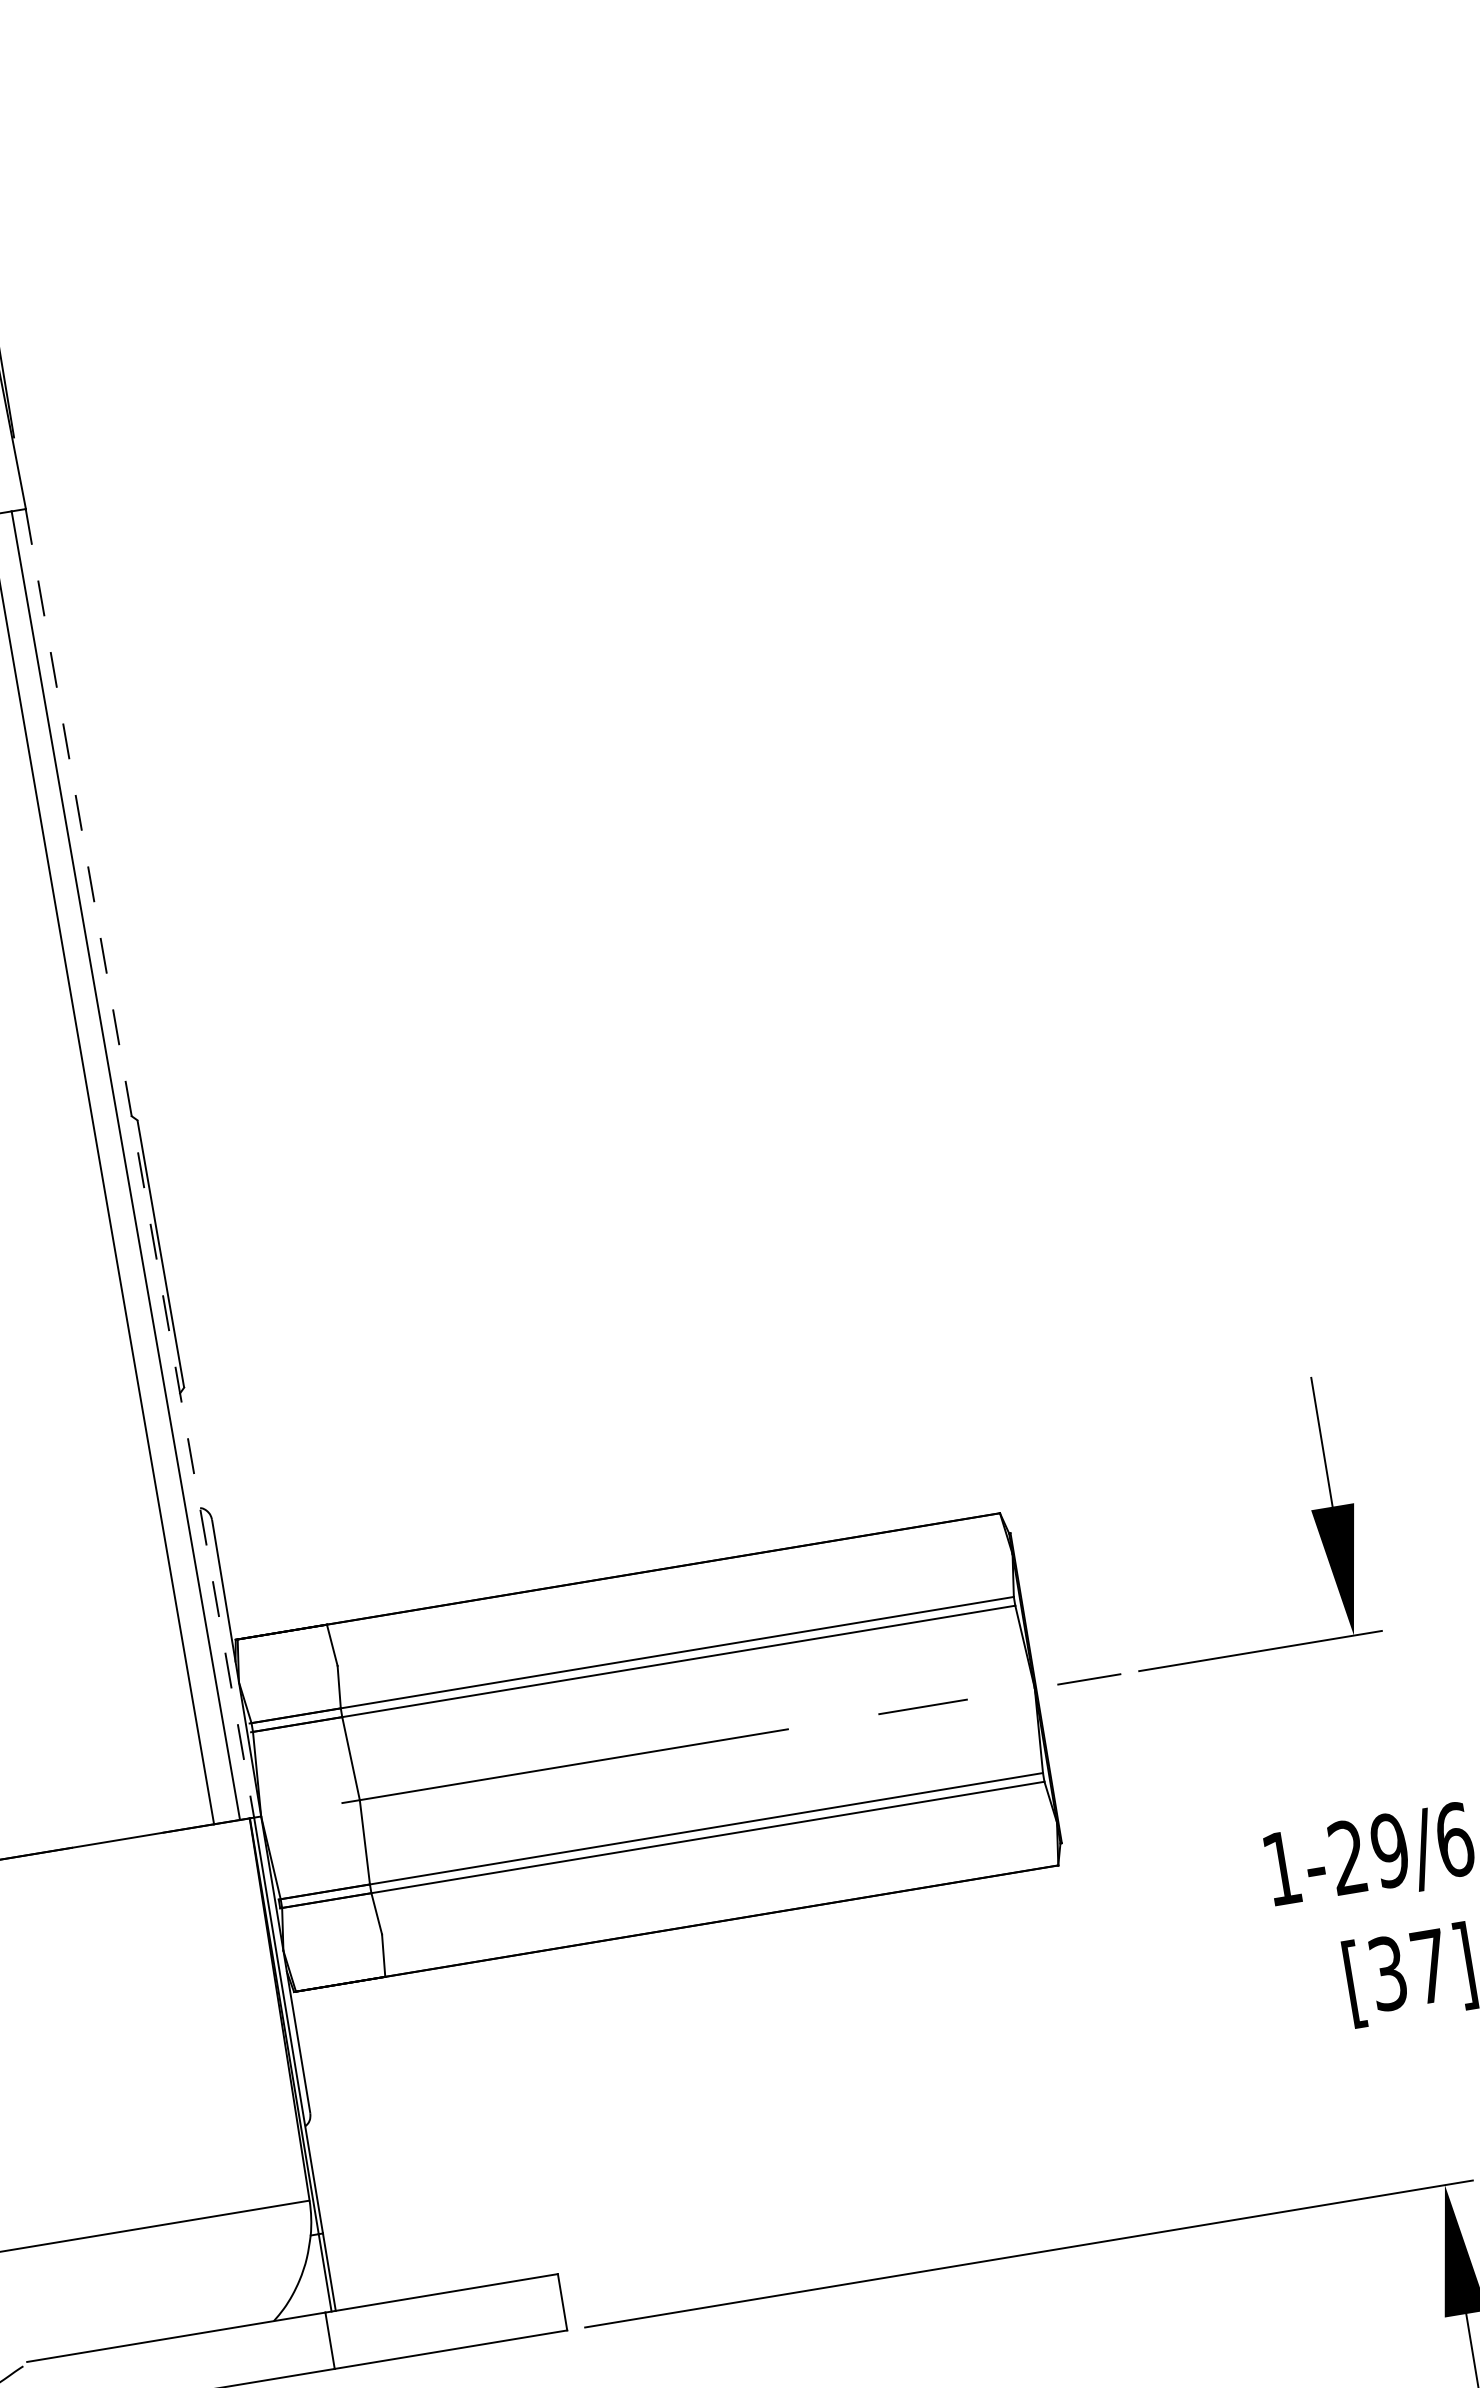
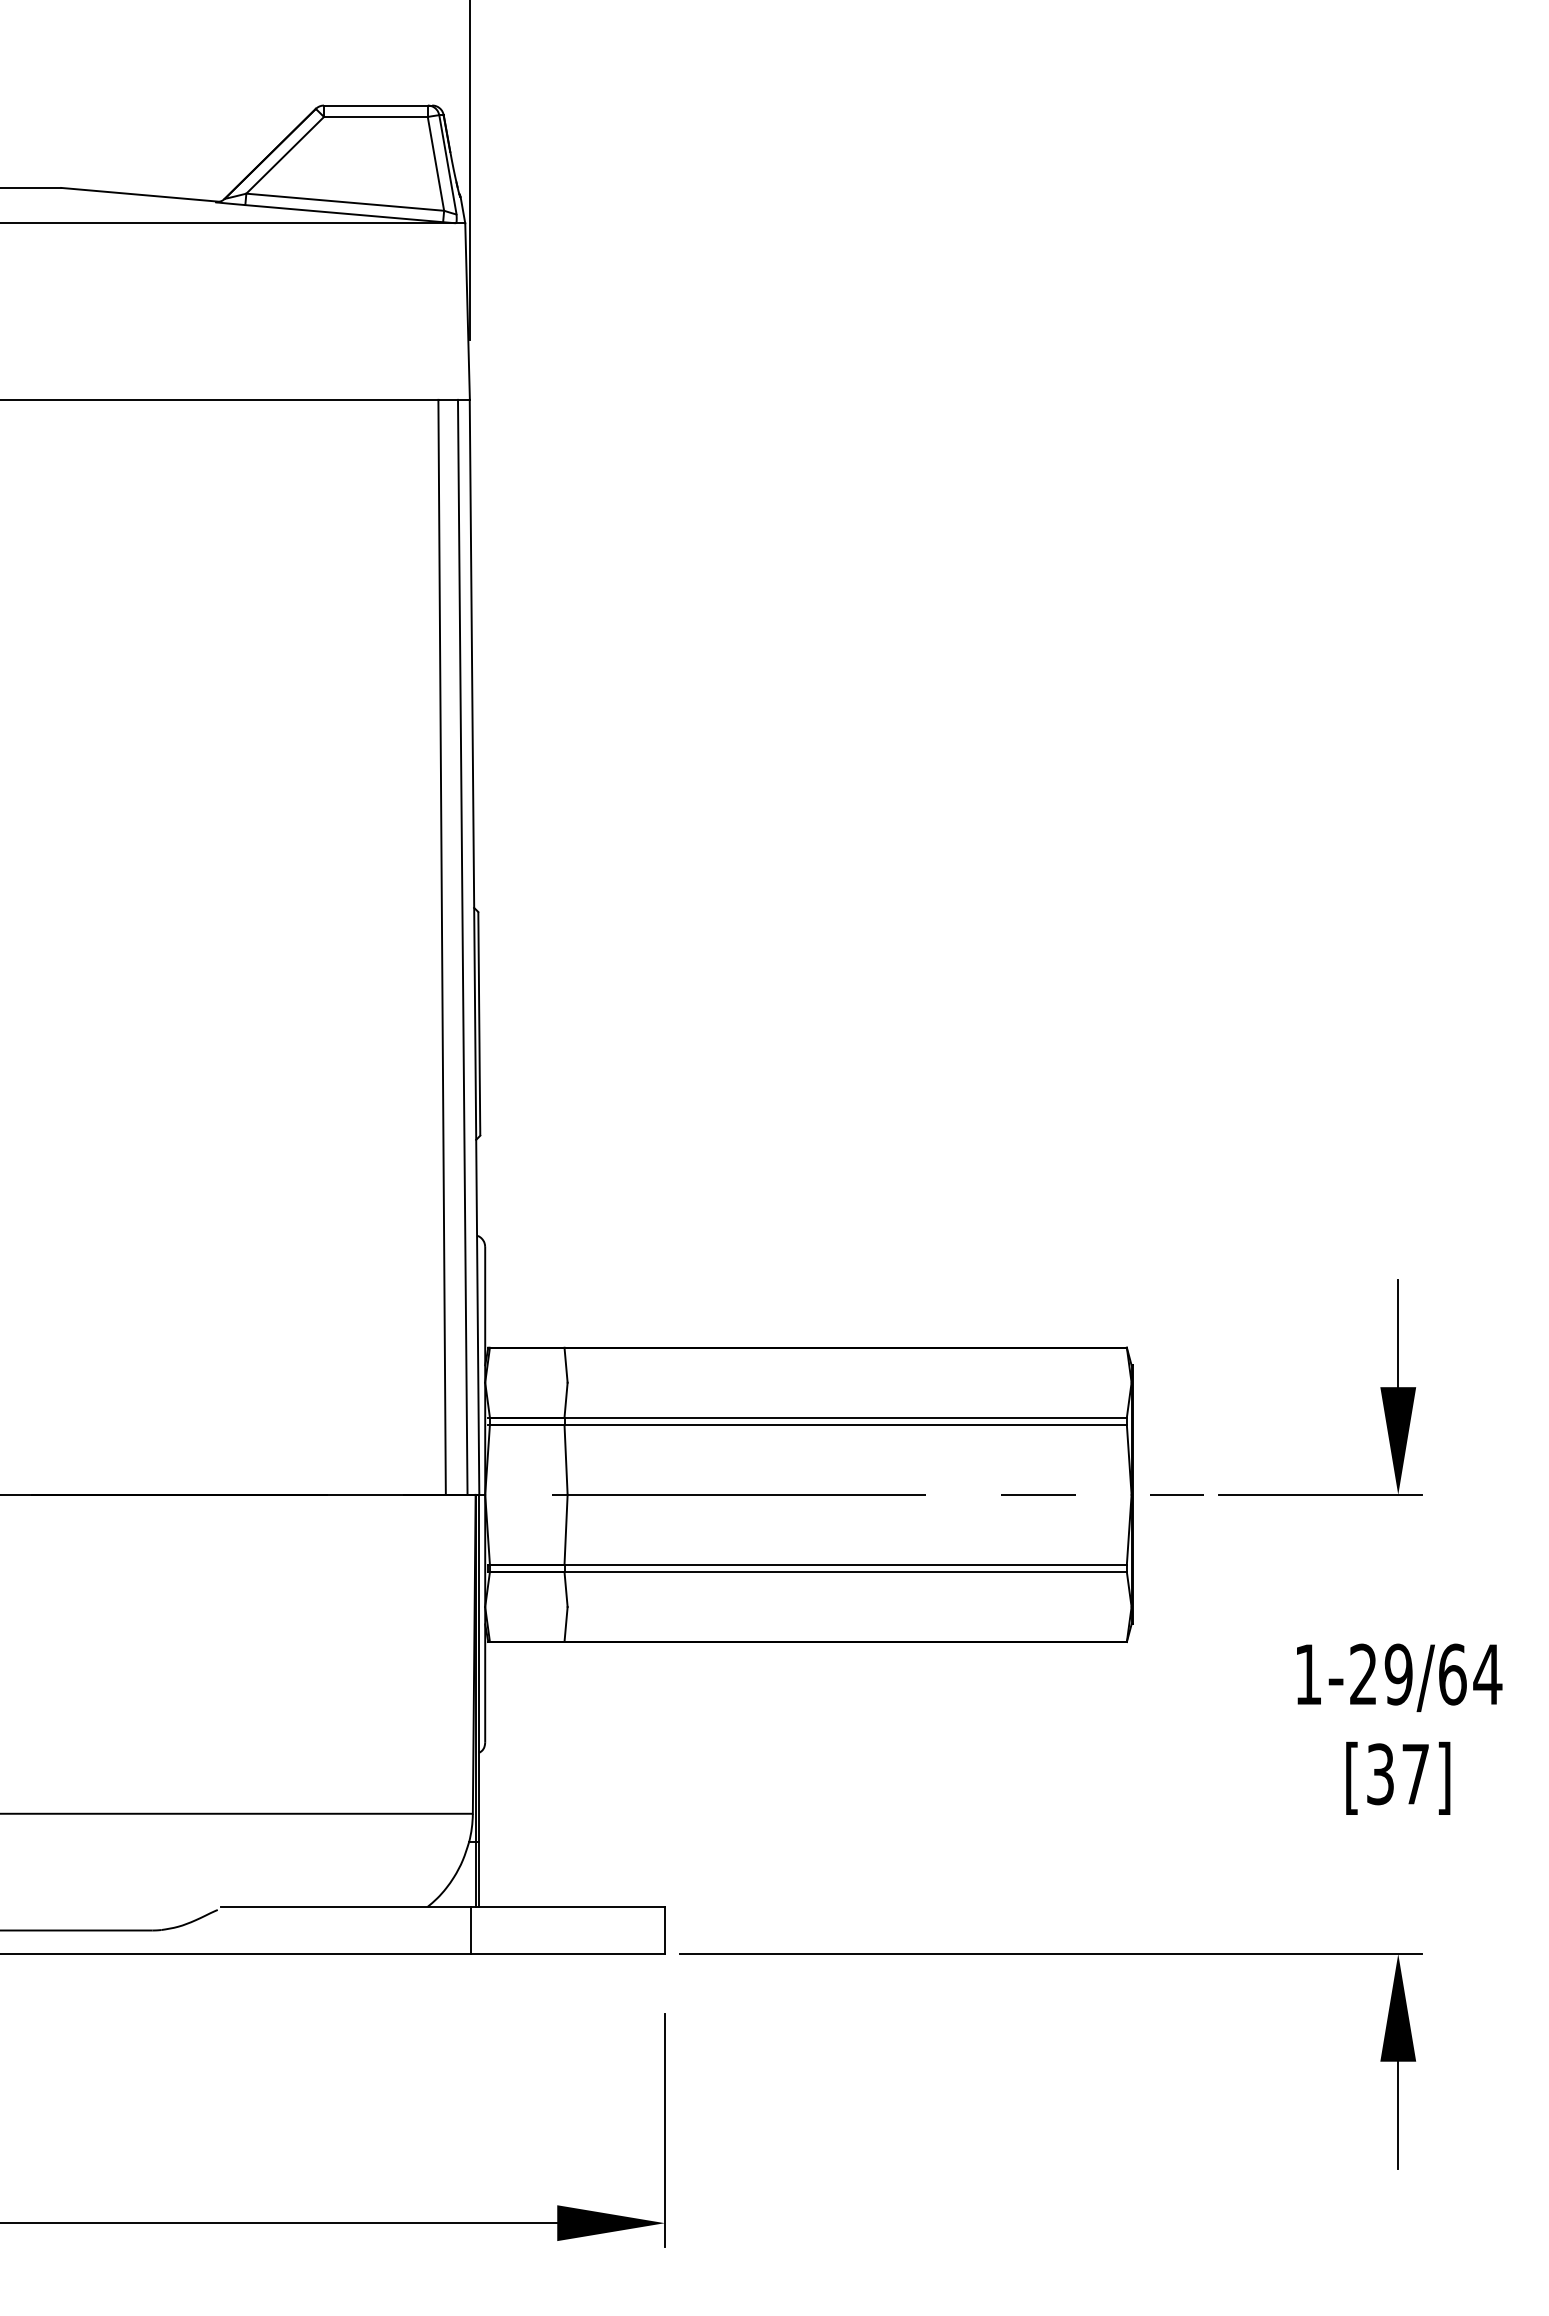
line: (139, 1163) -> (474, 947), dashed -> solid

